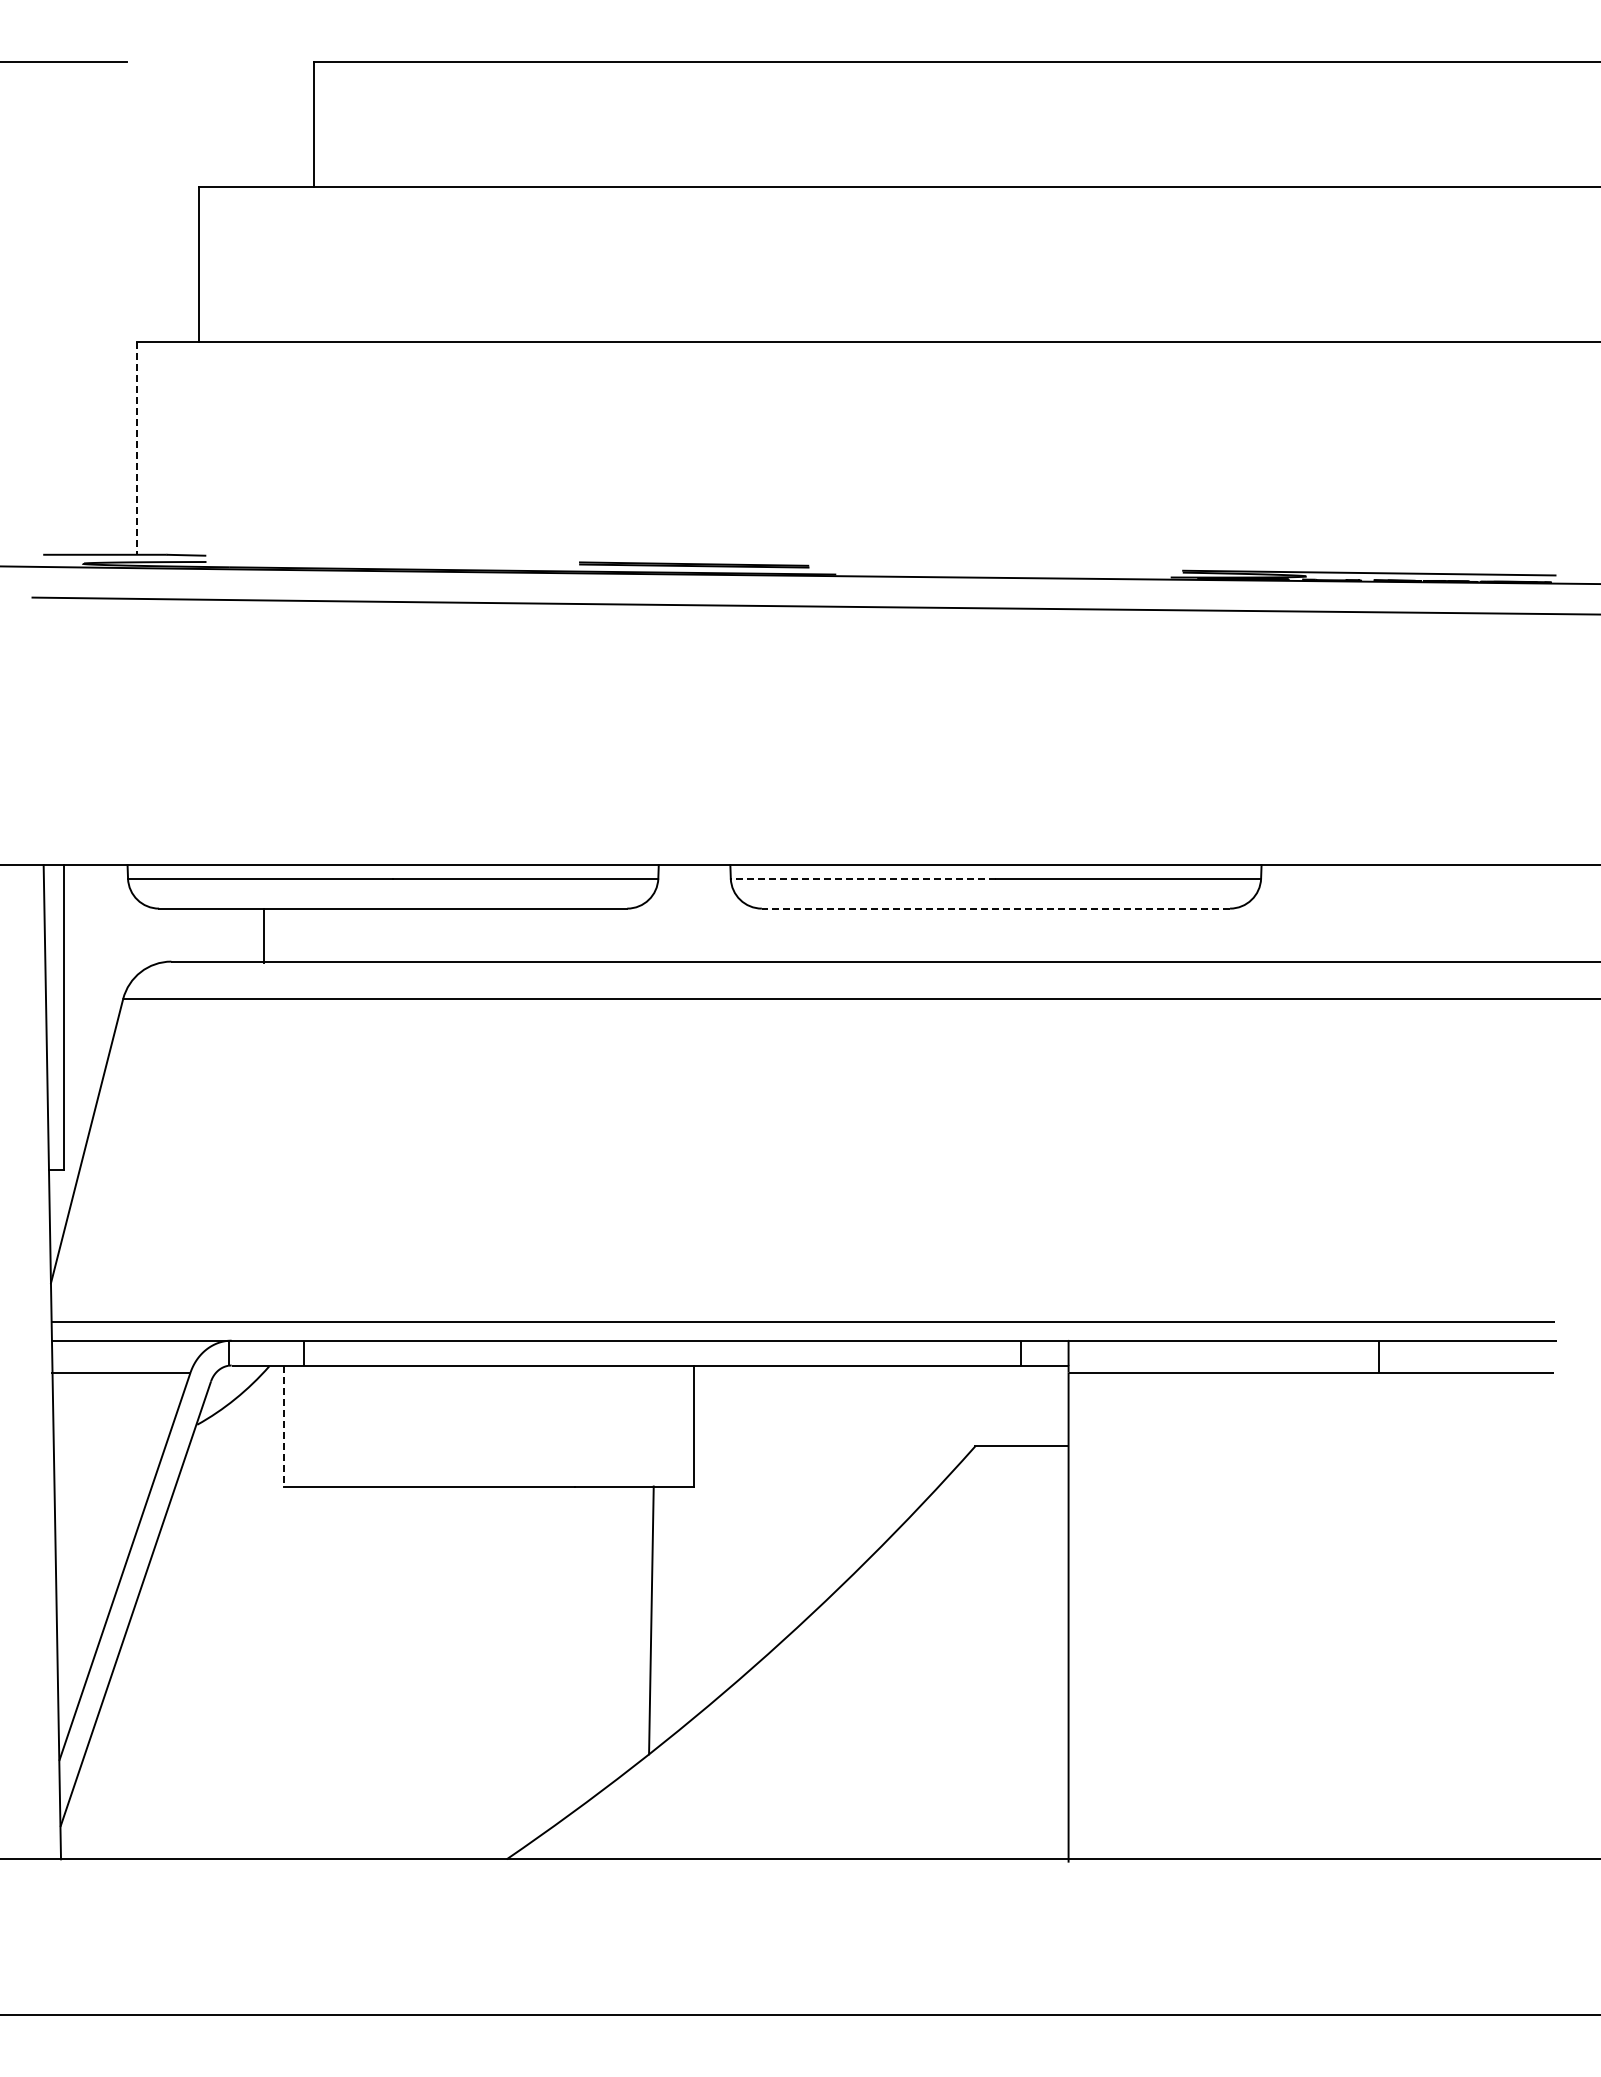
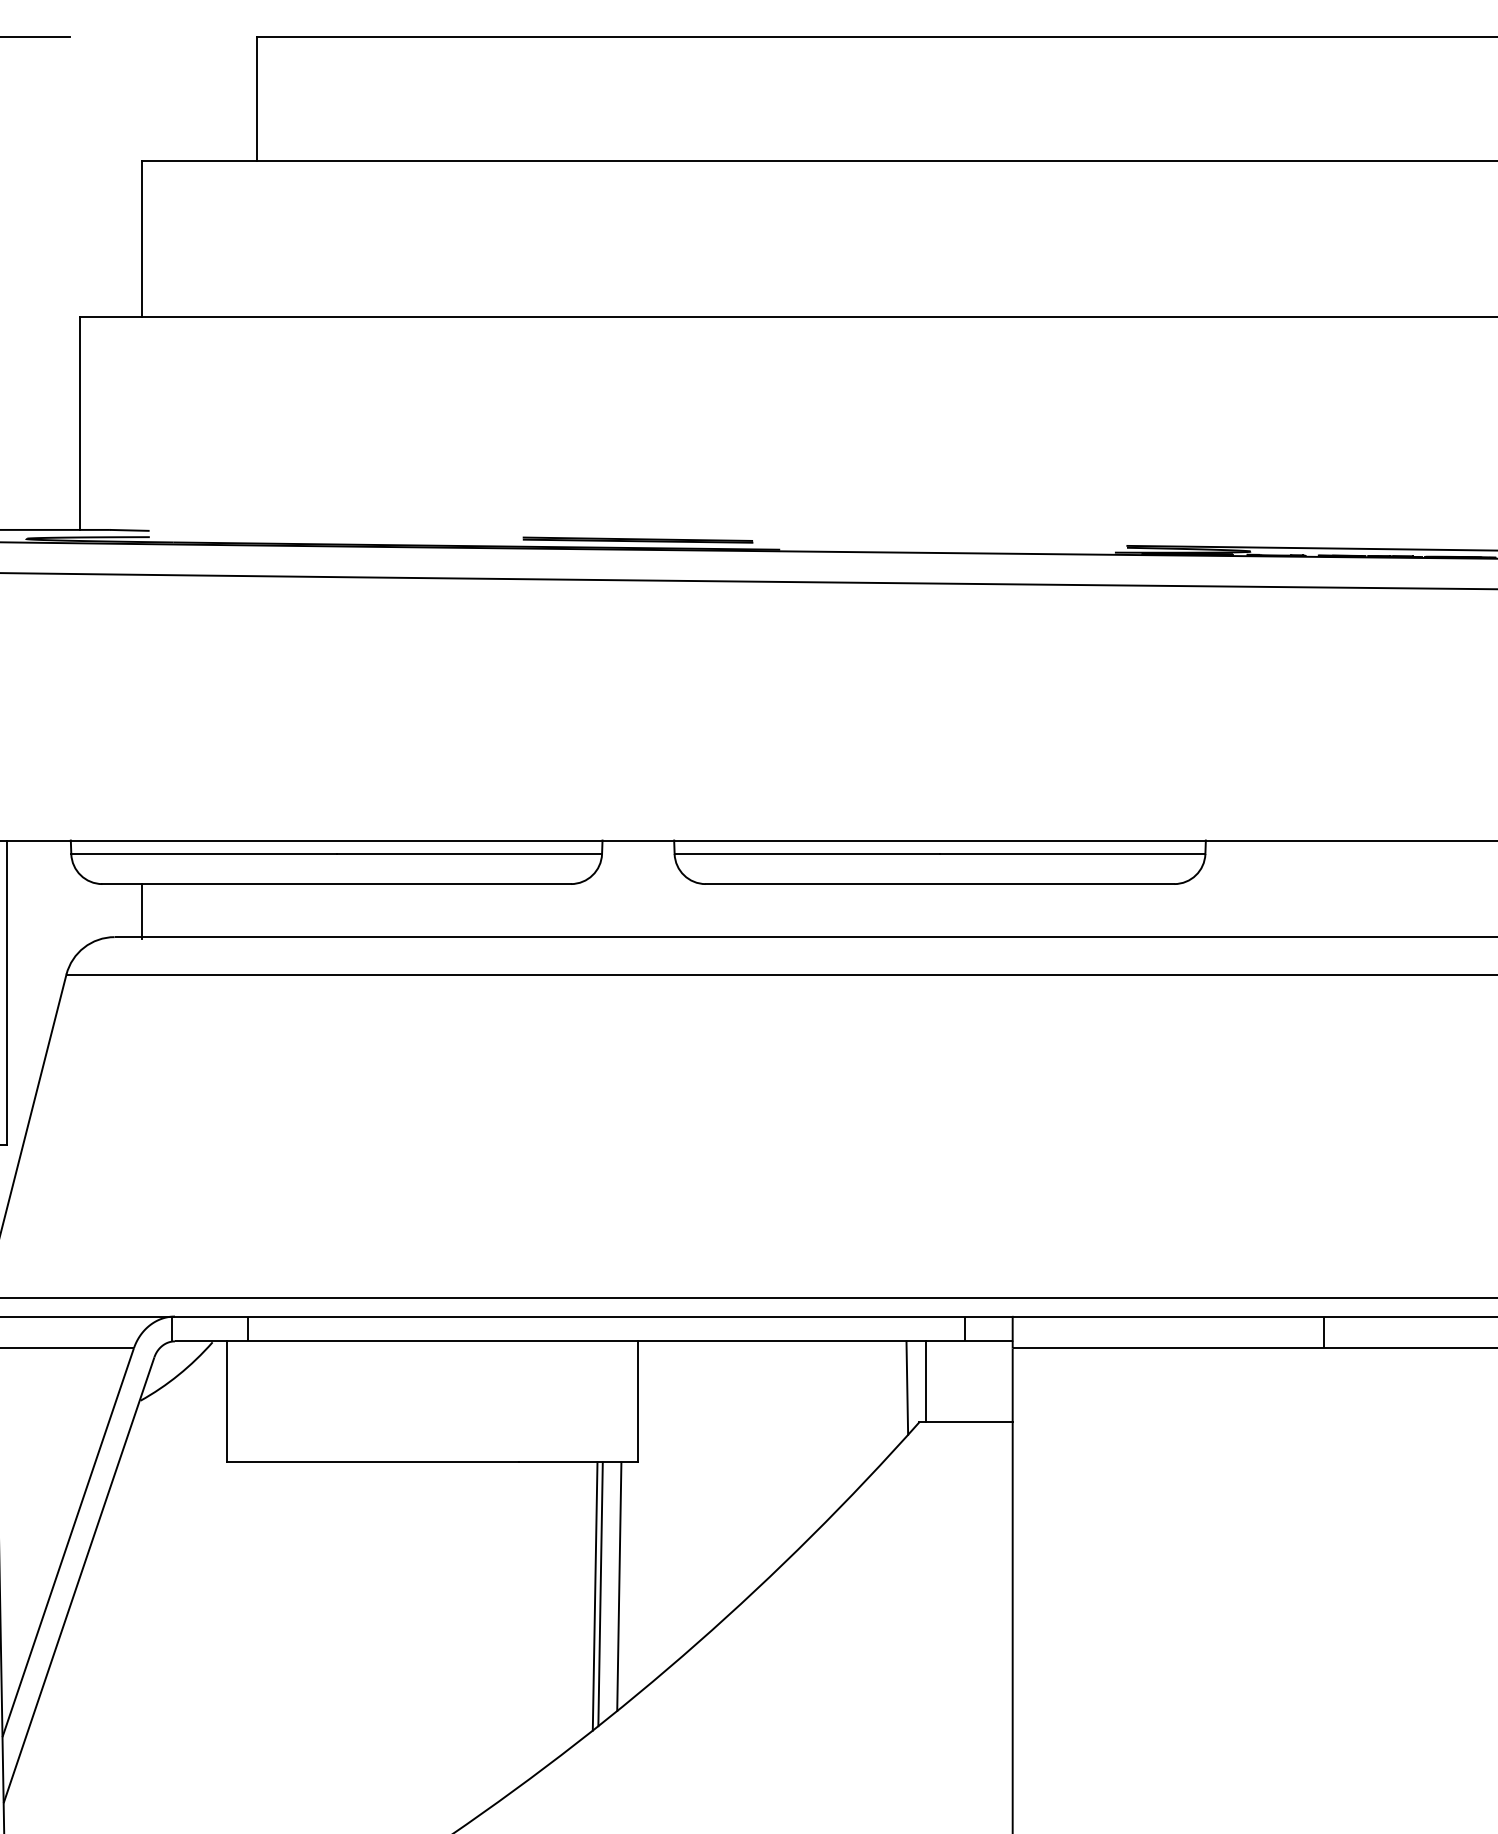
line: (136, 448) -> (79, 423), dashed -> solid
line: (863, 878) -> (807, 853), dashed -> solid
line: (995, 908) -> (939, 883), dashed -> solid
line: (263, 935) -> (141, 910), moved
line: (982, 1405) -> (926, 1381), added
line: (963, 1411) -> (907, 1387), added
line: (283, 1426) -> (226, 1402), dashed -> solid
line: (675, 1610) -> (619, 1586), added
line: (656, 1617) -> (600, 1593), added

